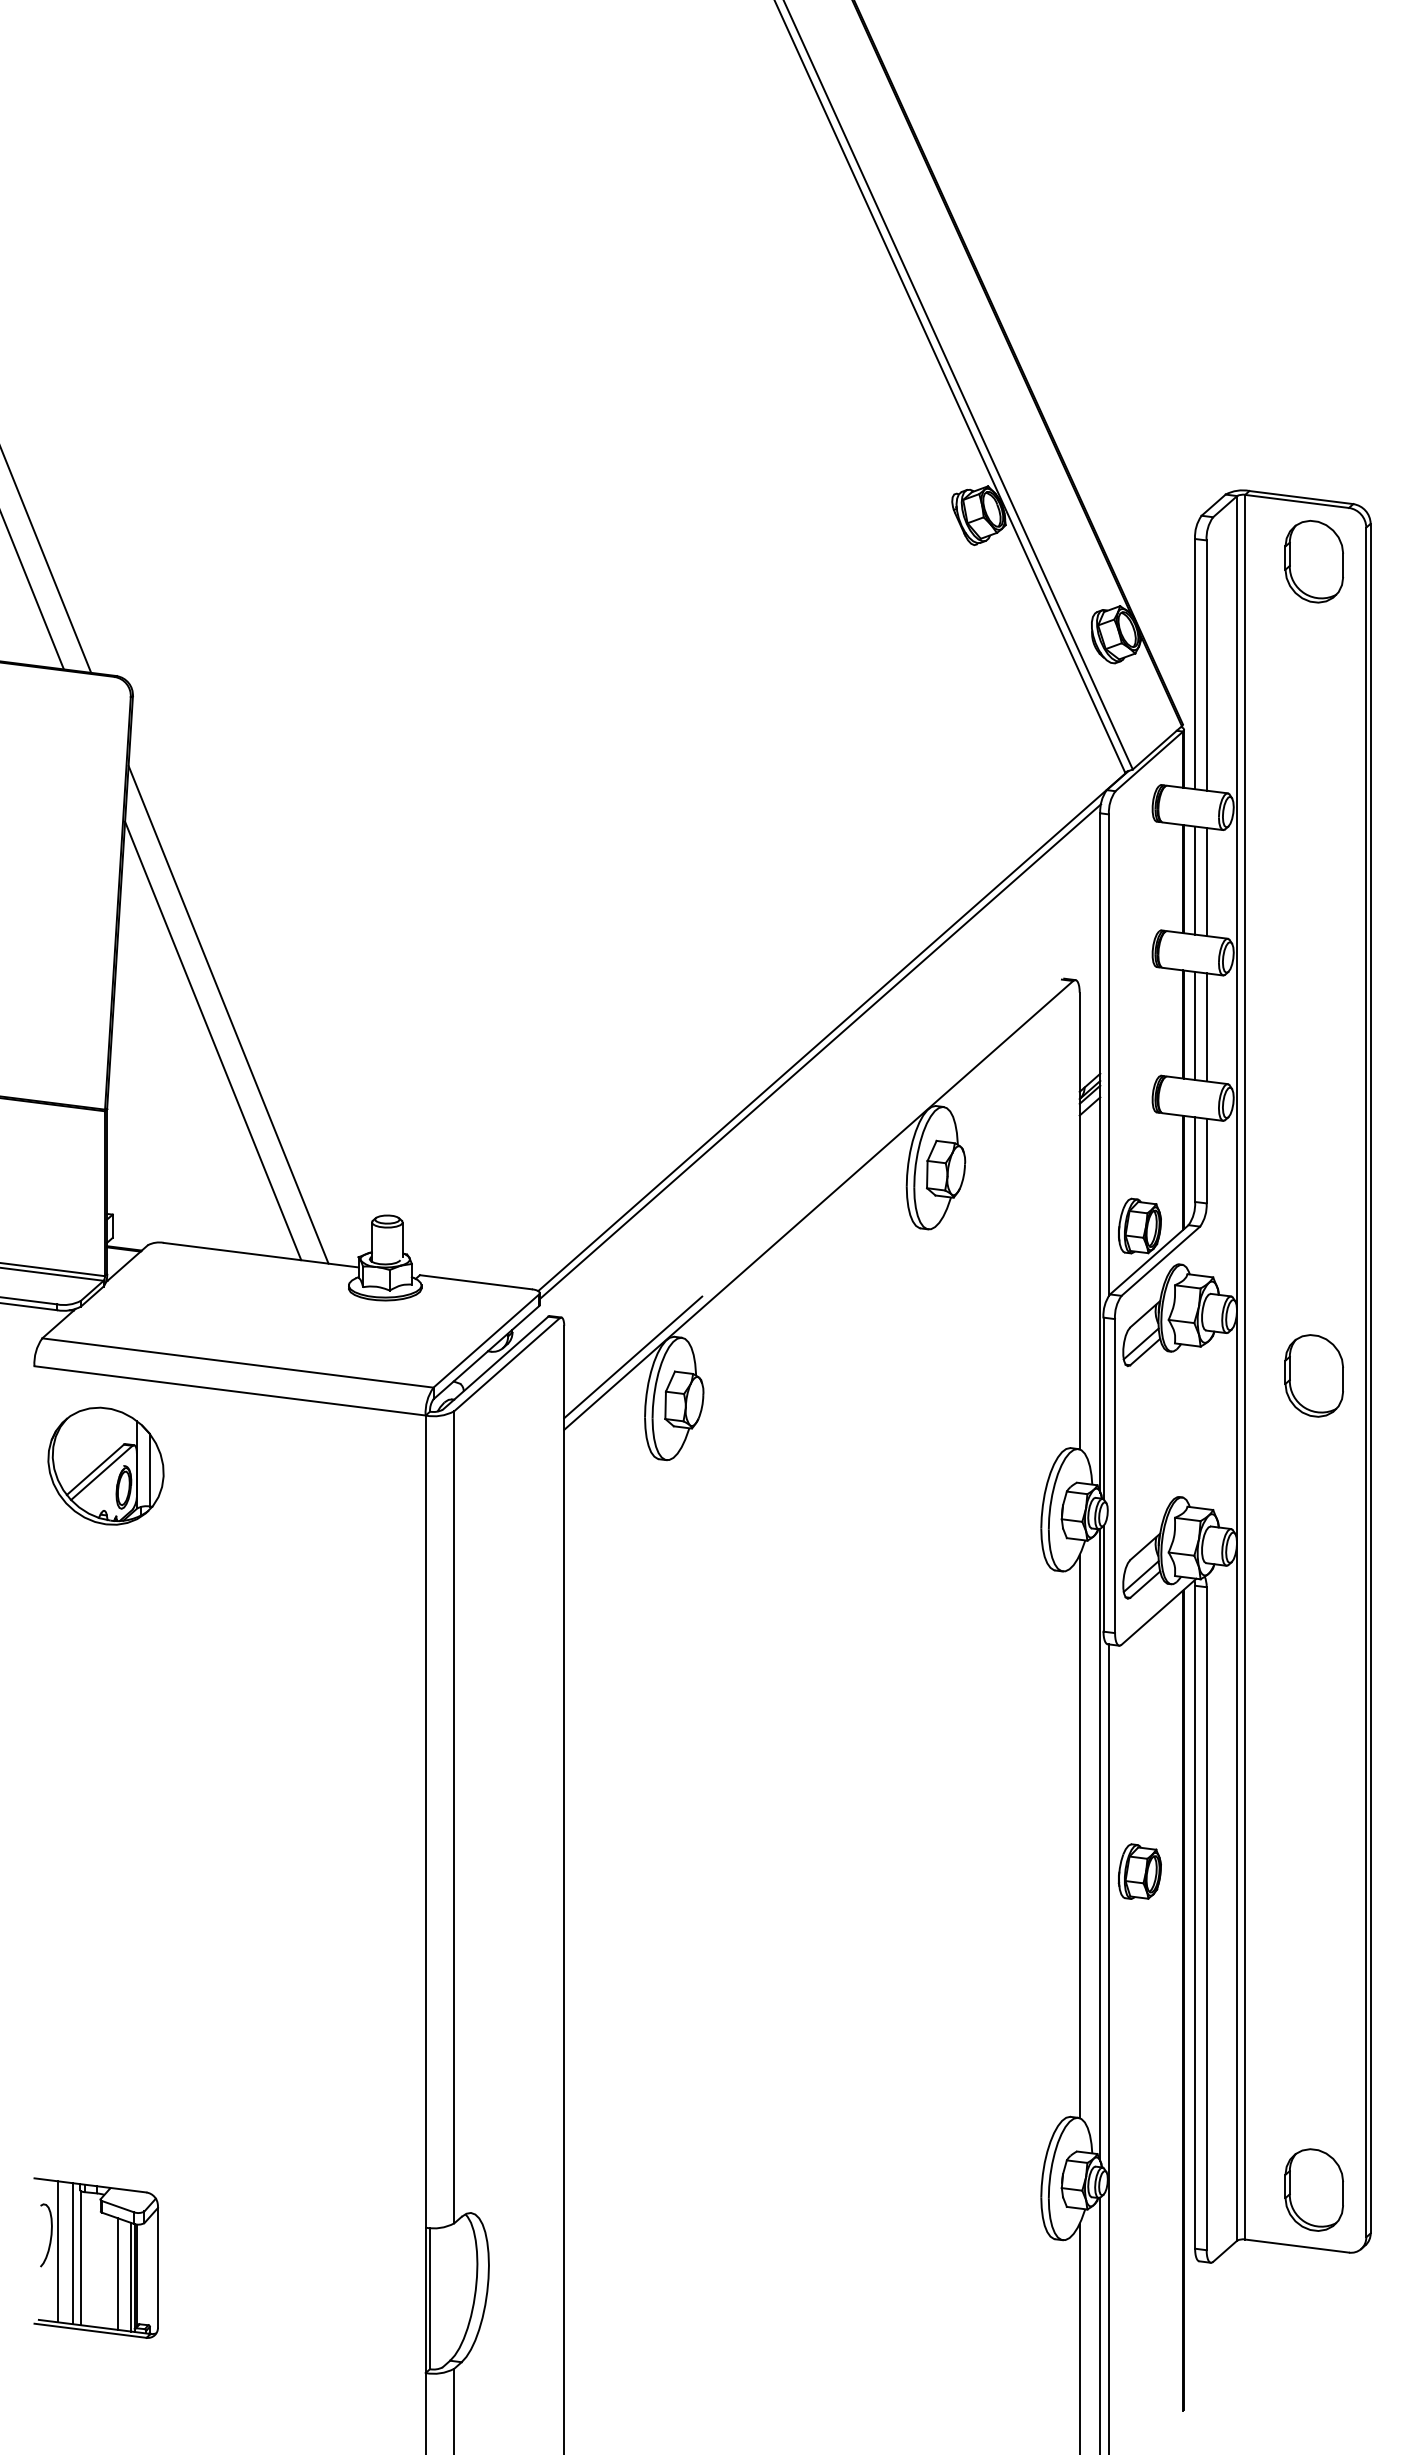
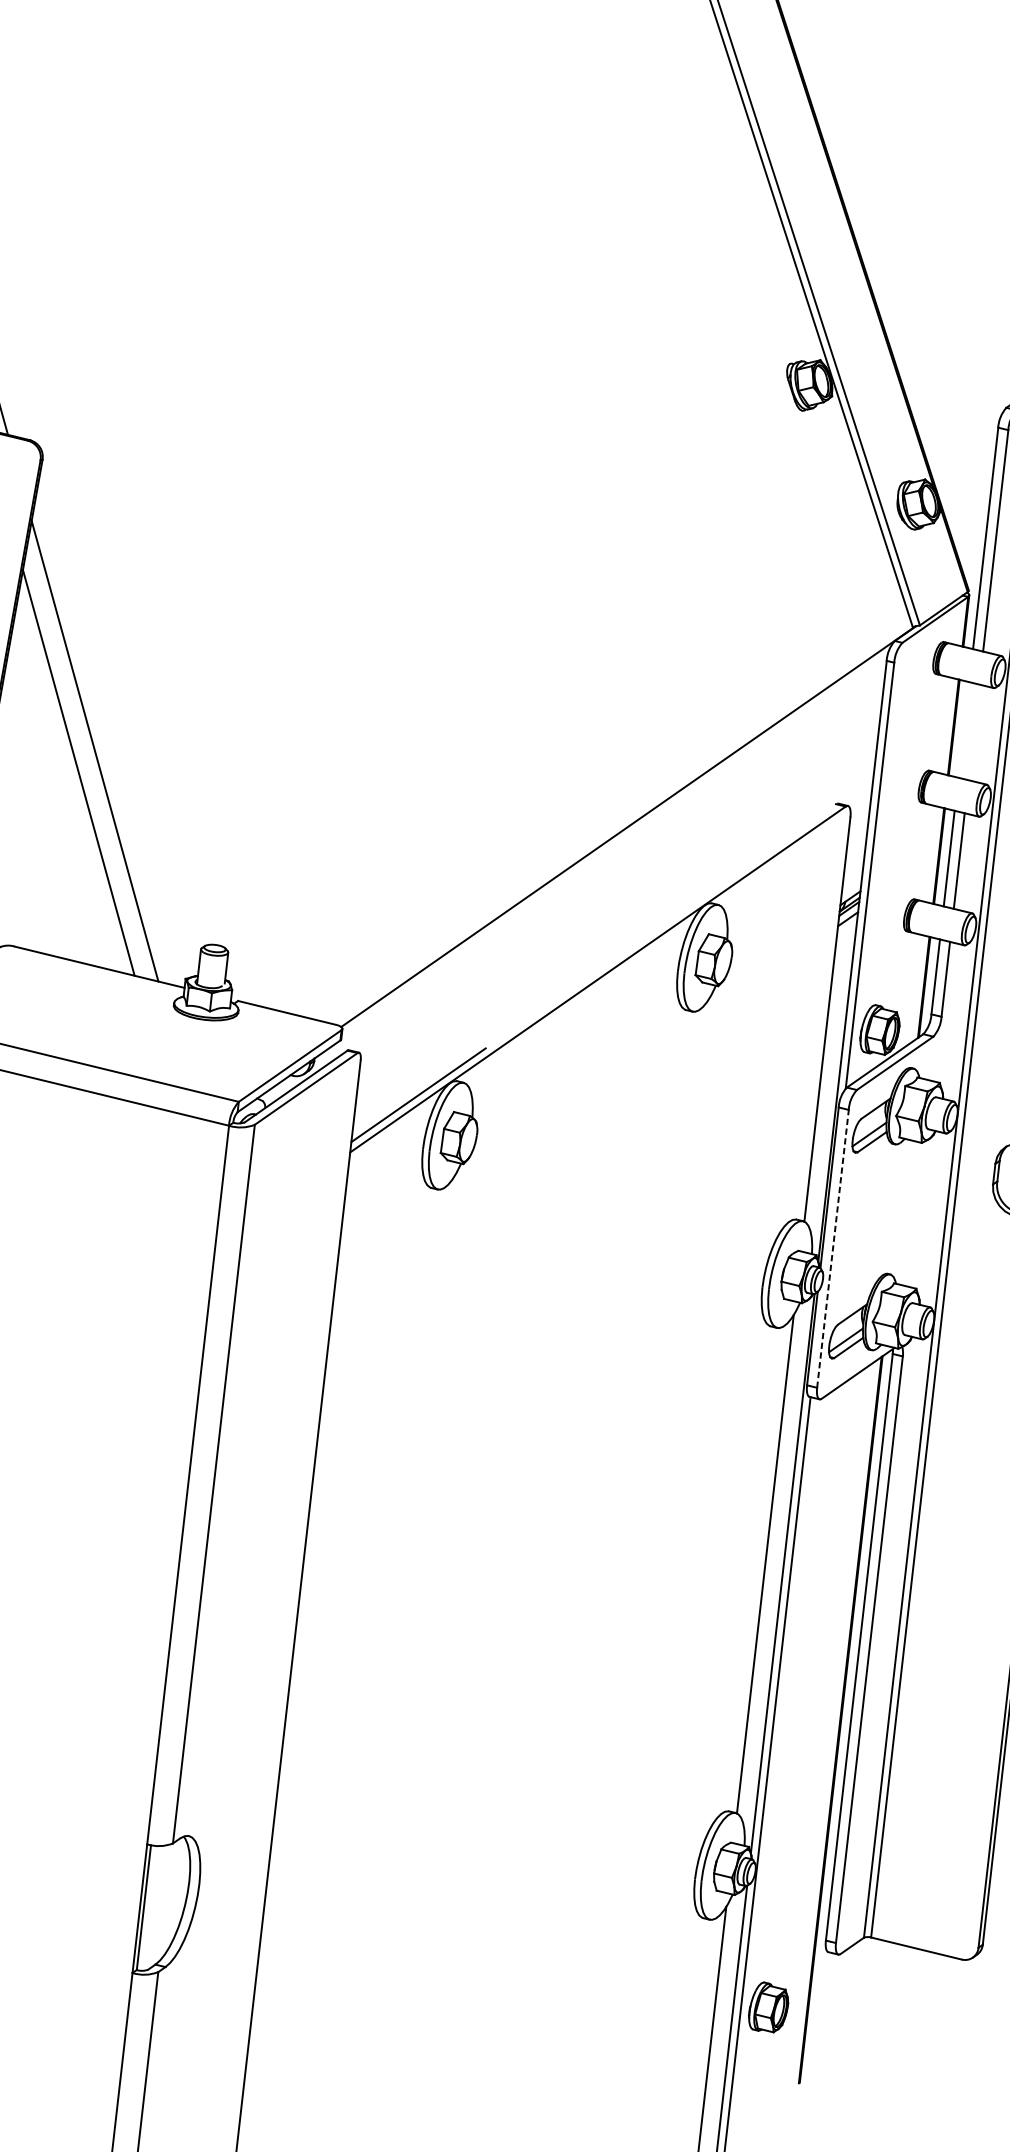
line: (1195, 880) -> (964, 729), removed
line: (1206, 882) -> (973, 732), removed
line: (820, 1051) -> (615, 843), removed
line: (1115, 1475) -> (833, 1248), solid -> dashed
part: (1139, 1871) -> (768, 2007), moved
part: (1313, 2189) -> (936, 1900), removed

